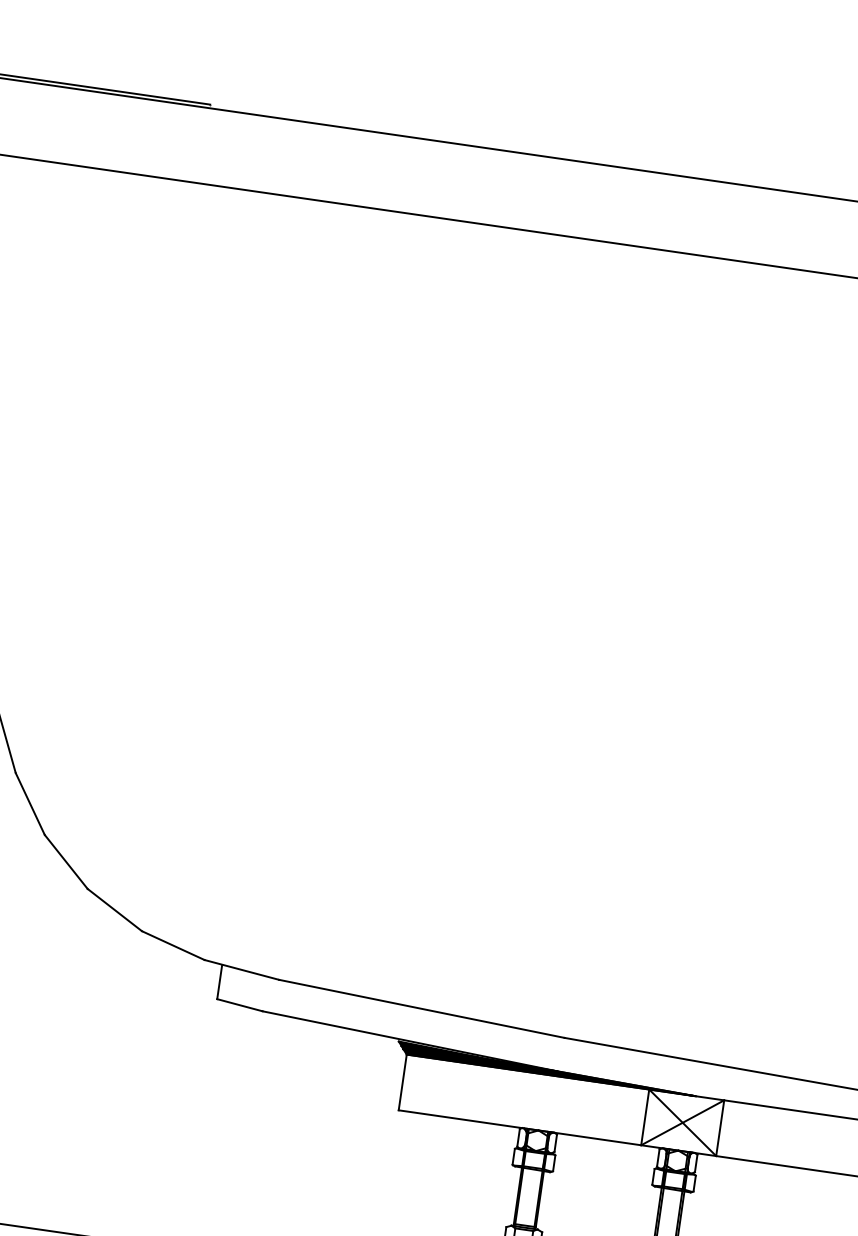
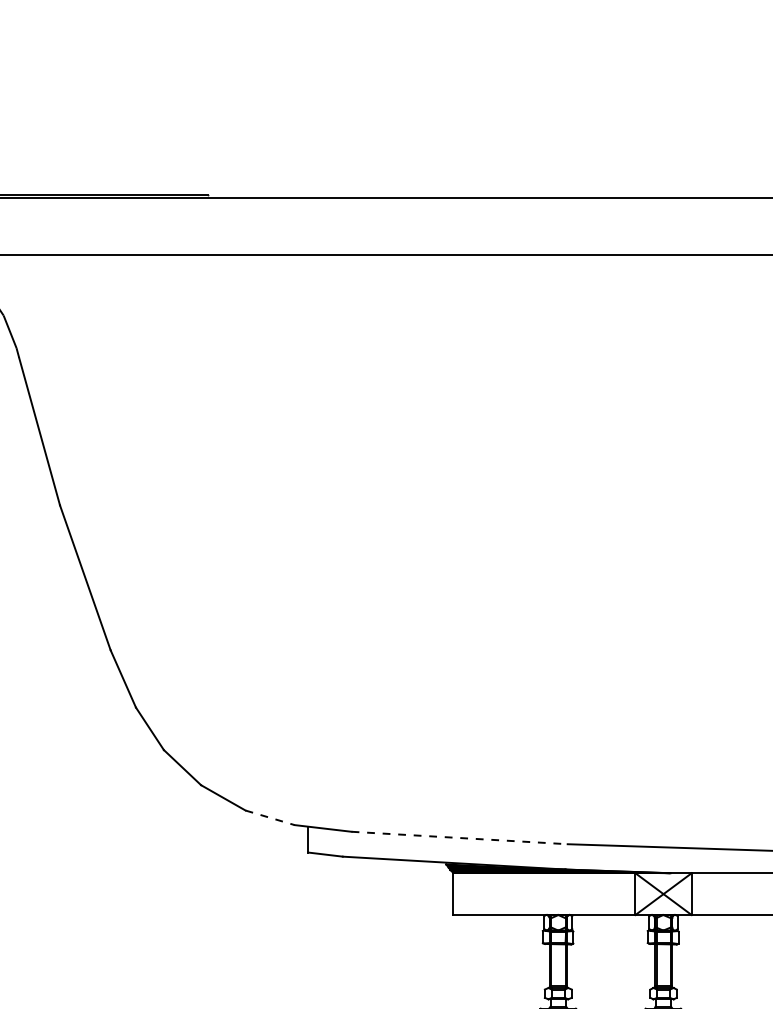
line: (173, 945) -> (270, 817), solid -> dashed
line: (422, 1009) -> (460, 838), solid -> dashed

